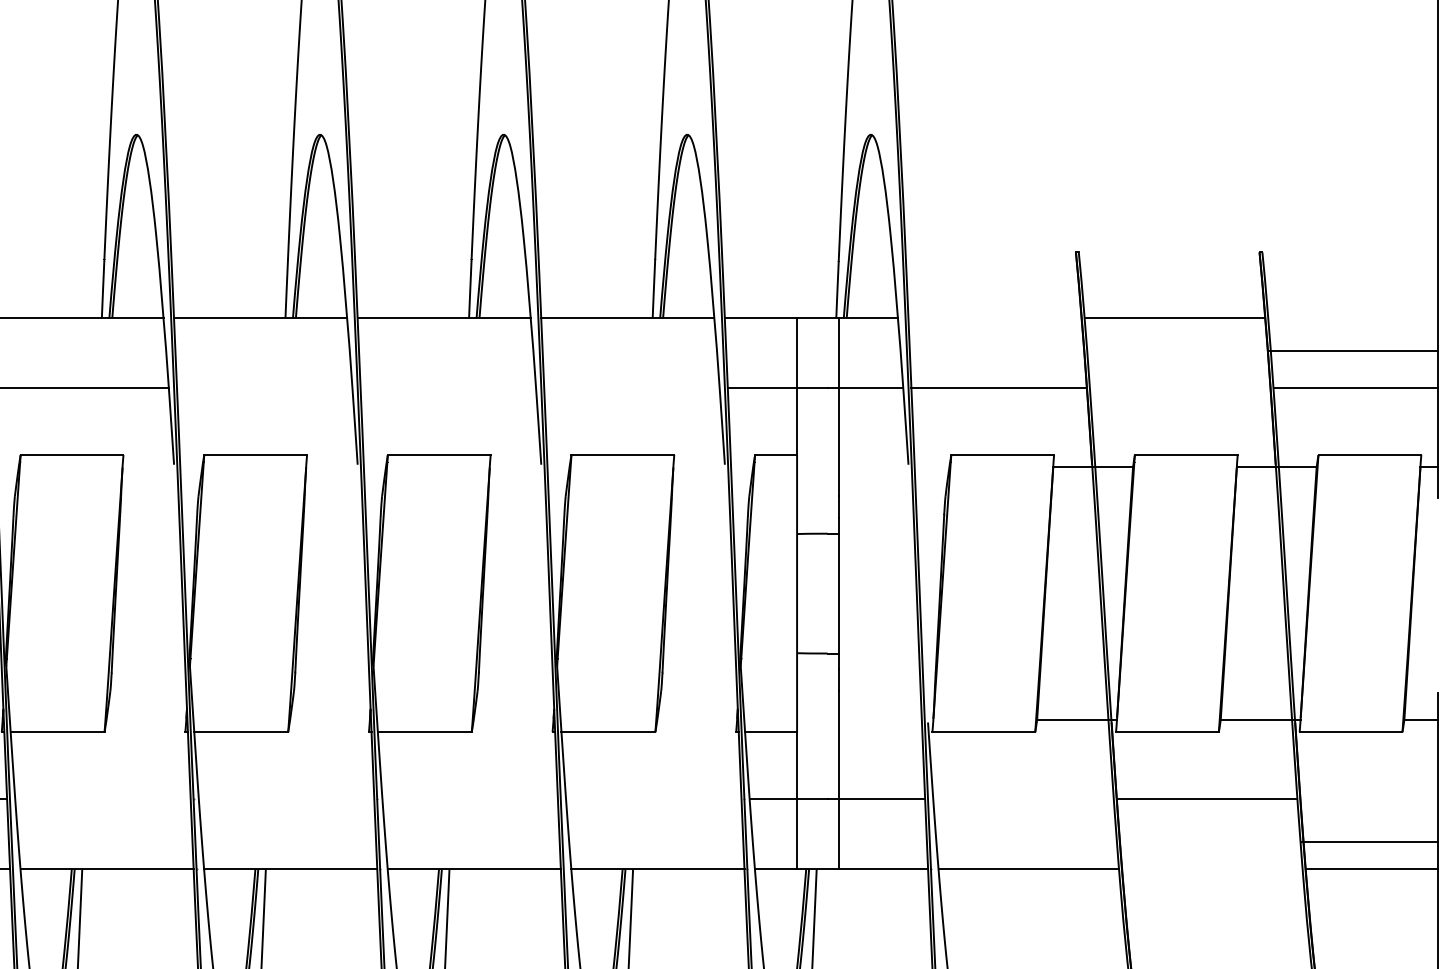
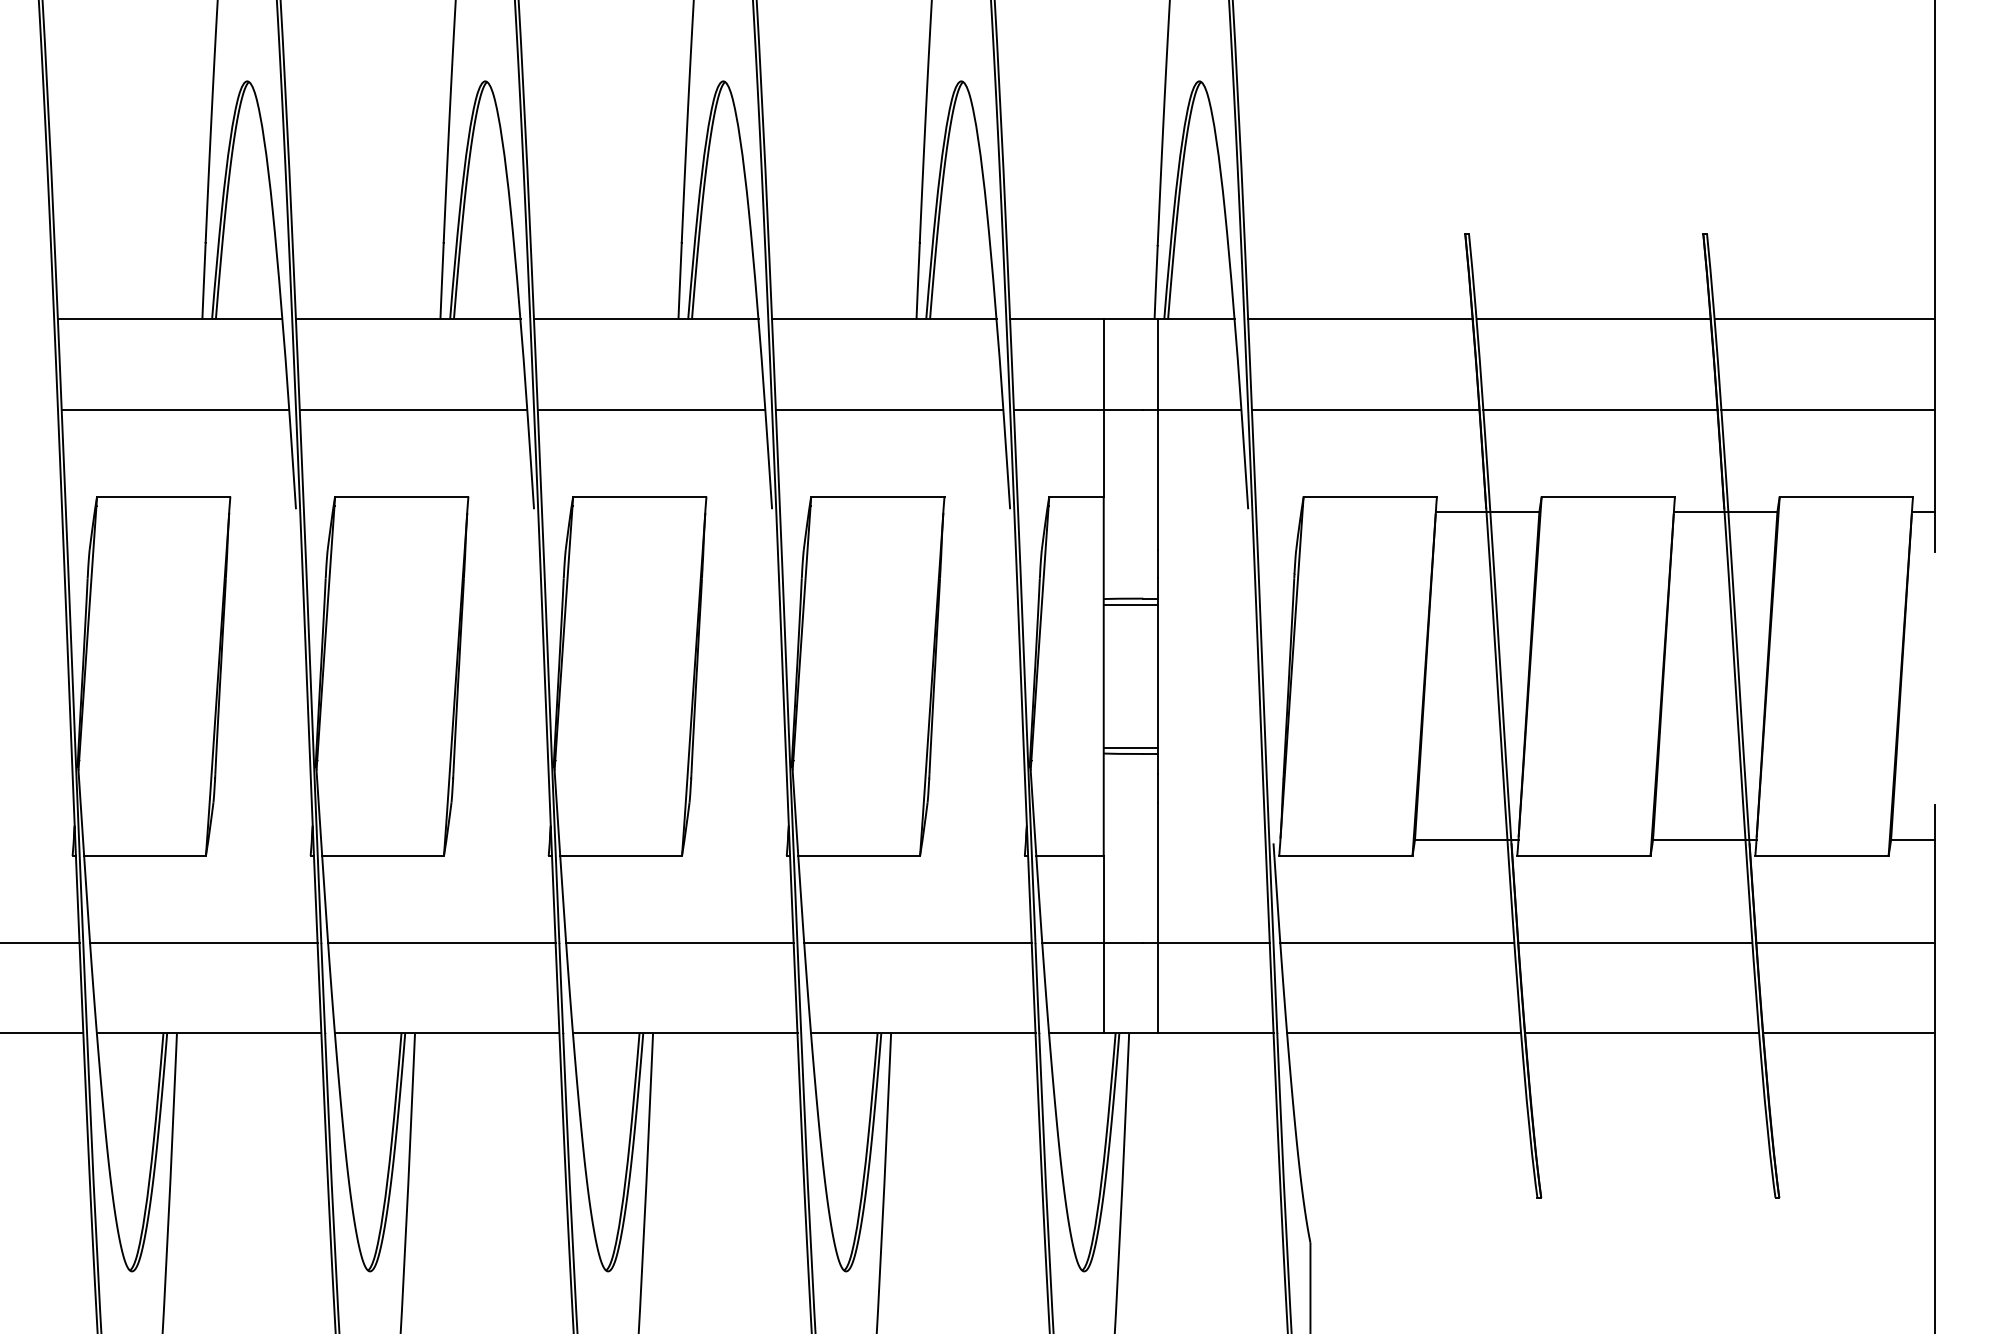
line: (995, 318) -> (1360, 319), added
line: (1353, 350) -> (1824, 319), moved
line: (264, 387) -> (413, 409), added
line: (448, 387) -> (651, 409), added
line: (631, 387) -> (889, 409), added
line: (1180, 387) -> (1600, 409), added
line: (817, 538) -> (1130, 604), added
line: (817, 648) -> (1130, 747), added
line: (102, 798) -> (203, 942), added
line: (286, 798) -> (441, 942), added
line: (469, 798) -> (679, 942), added
line: (653, 798) -> (917, 942), added
line: (1023, 798) -> (1397, 942), added
line: (1369, 841) -> (1845, 942), moved
line: (1212, 869) -> (1642, 1033), added

